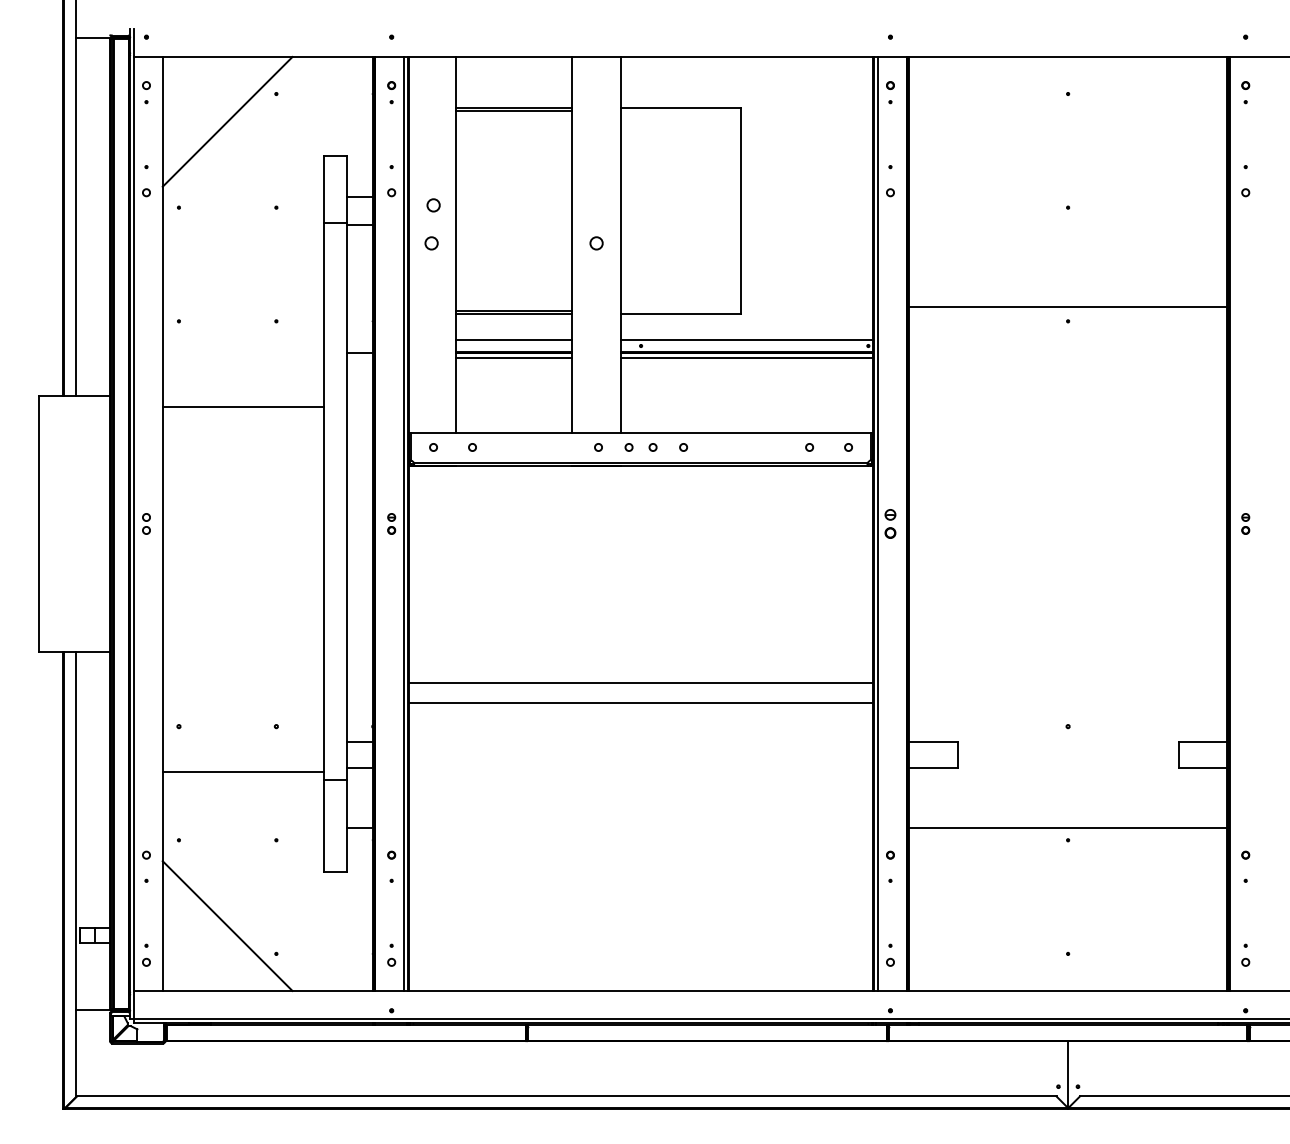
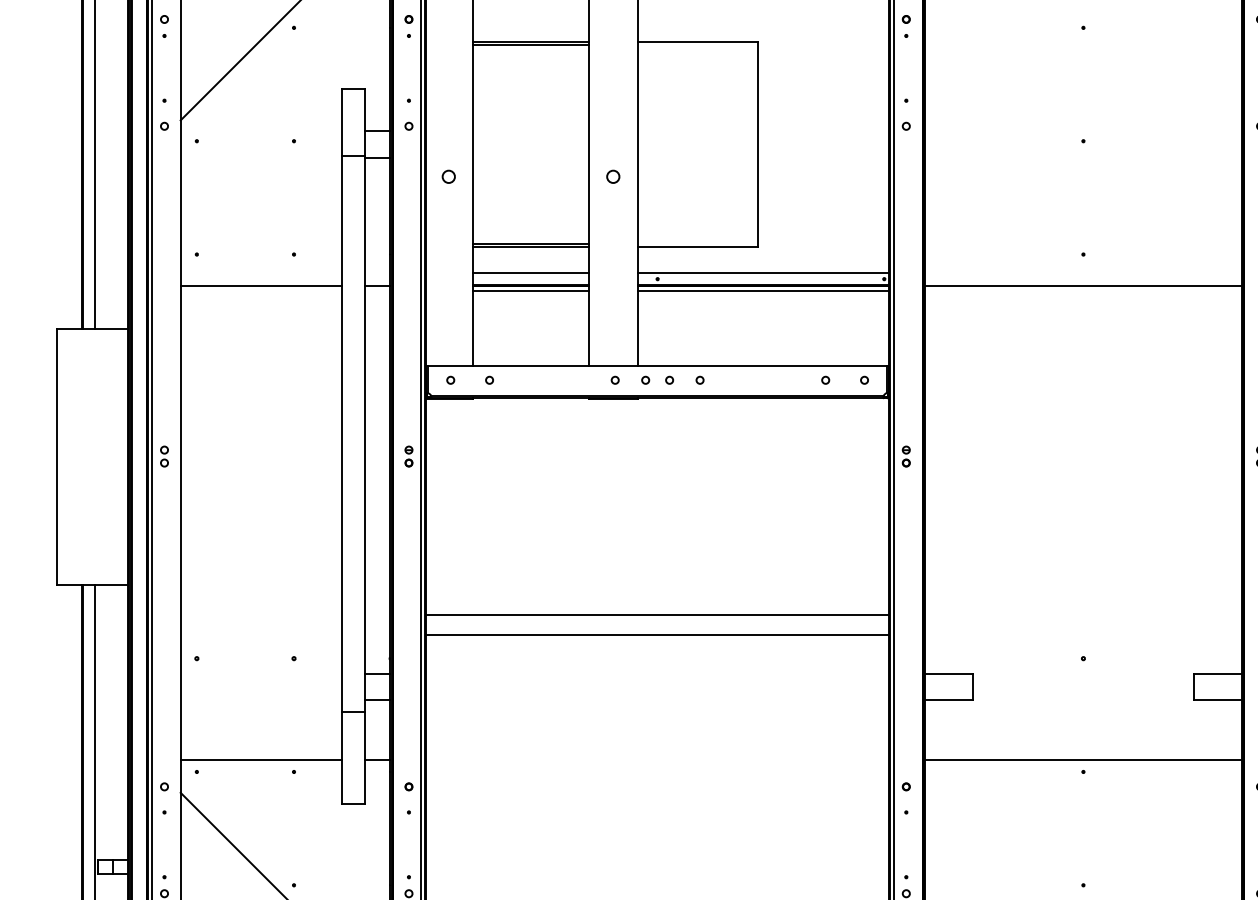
circle: (433, 205) -> (450, 139), removed
line: (1067, 307) -> (1082, 286), moved
line: (243, 407) -> (261, 286), moved
part: (890, 523) -> (906, 456), size x0.71
line: (243, 771) -> (261, 759), moved

